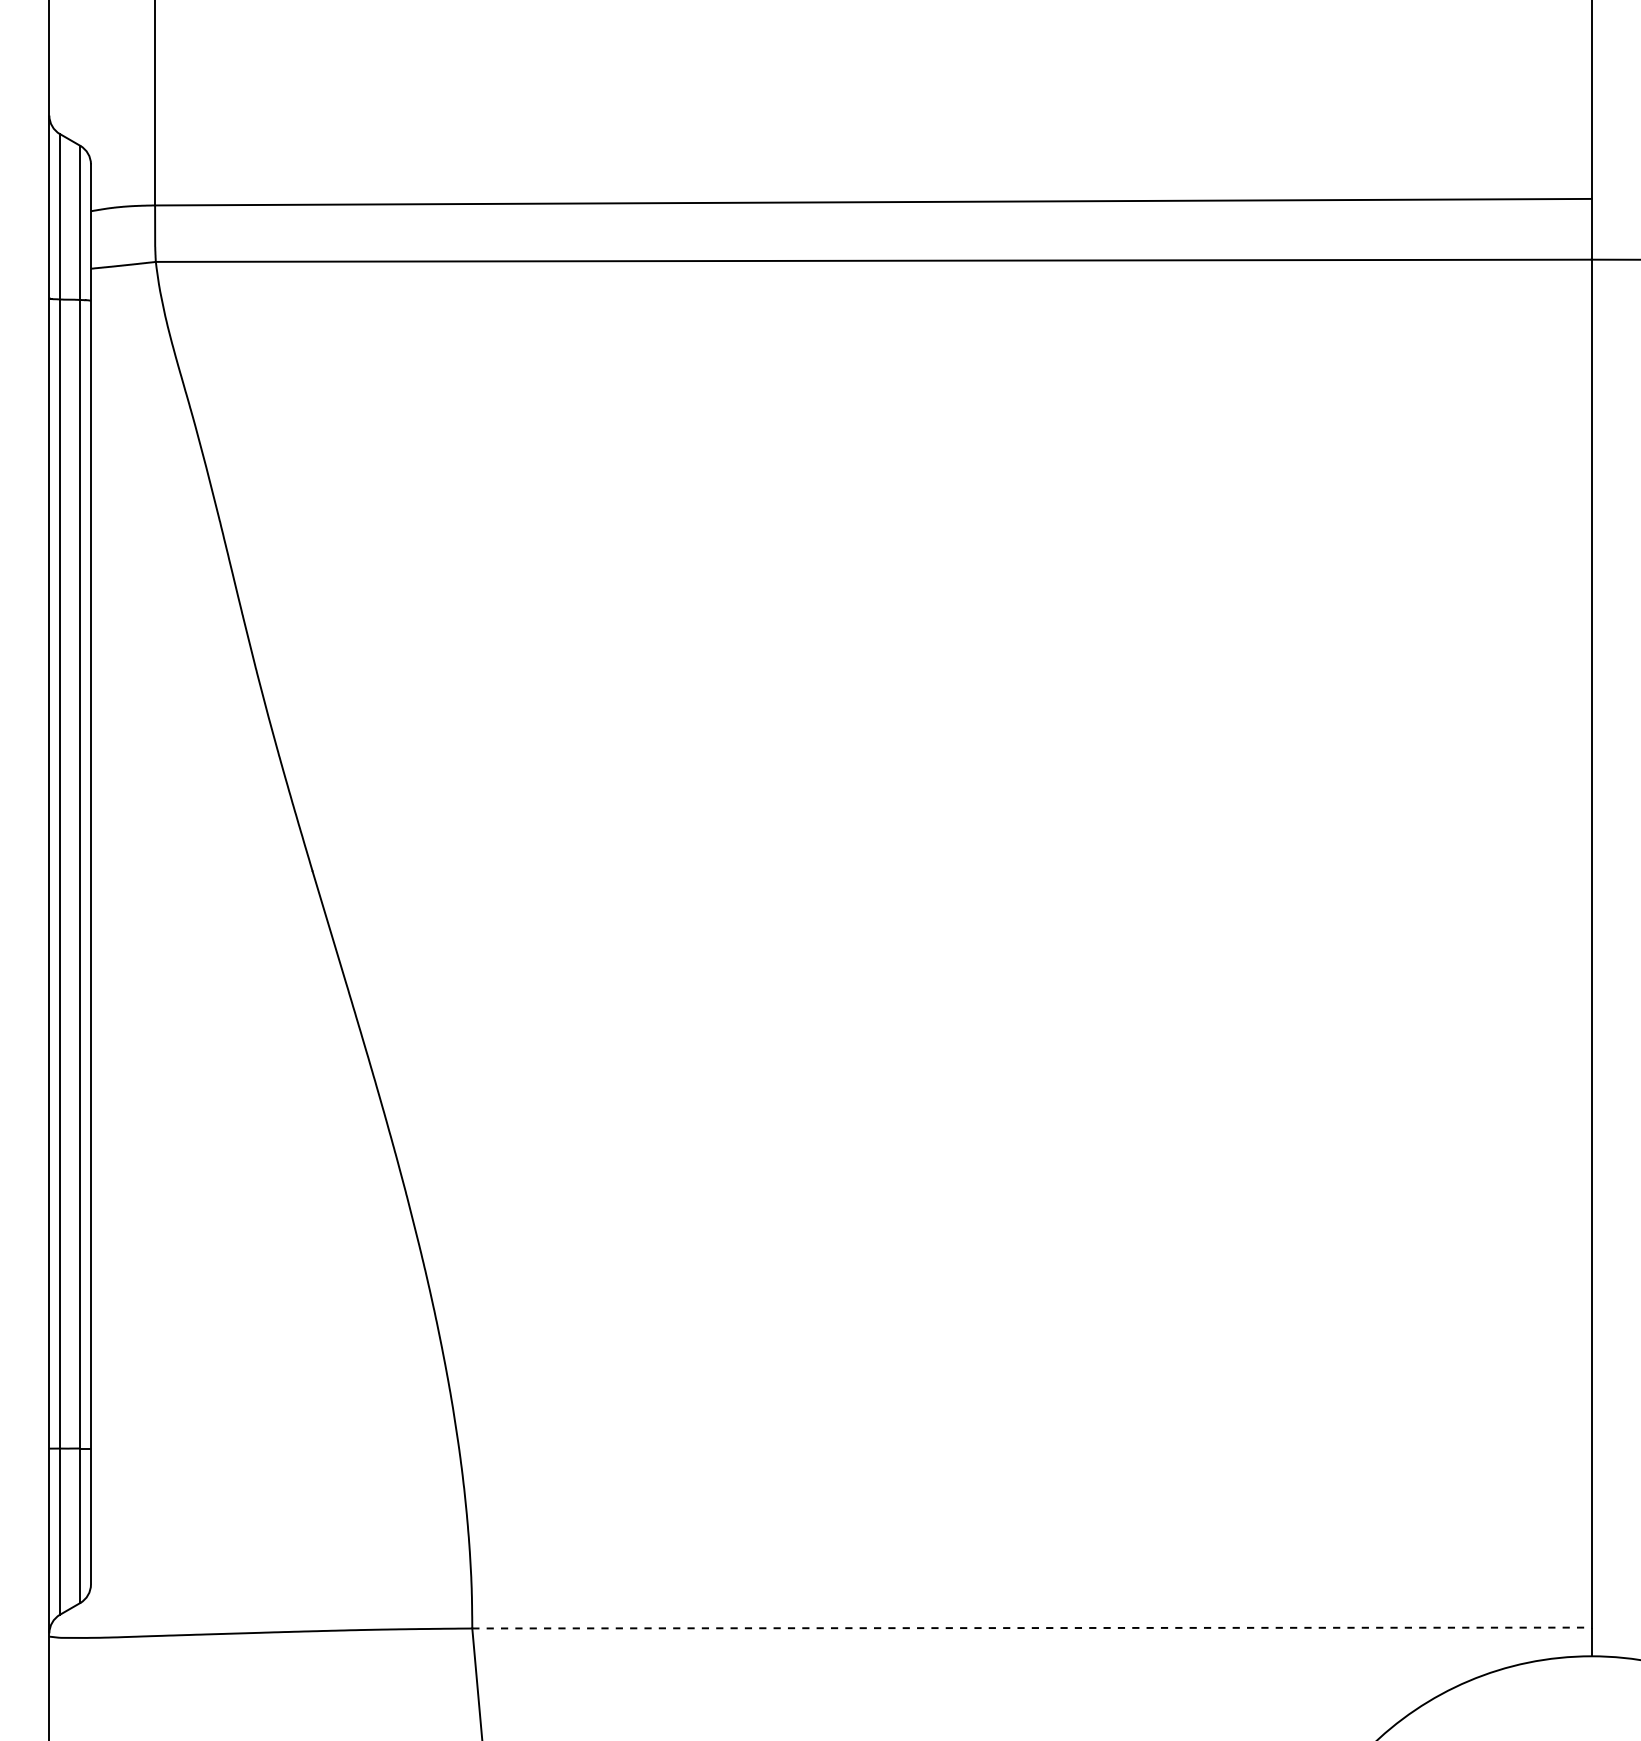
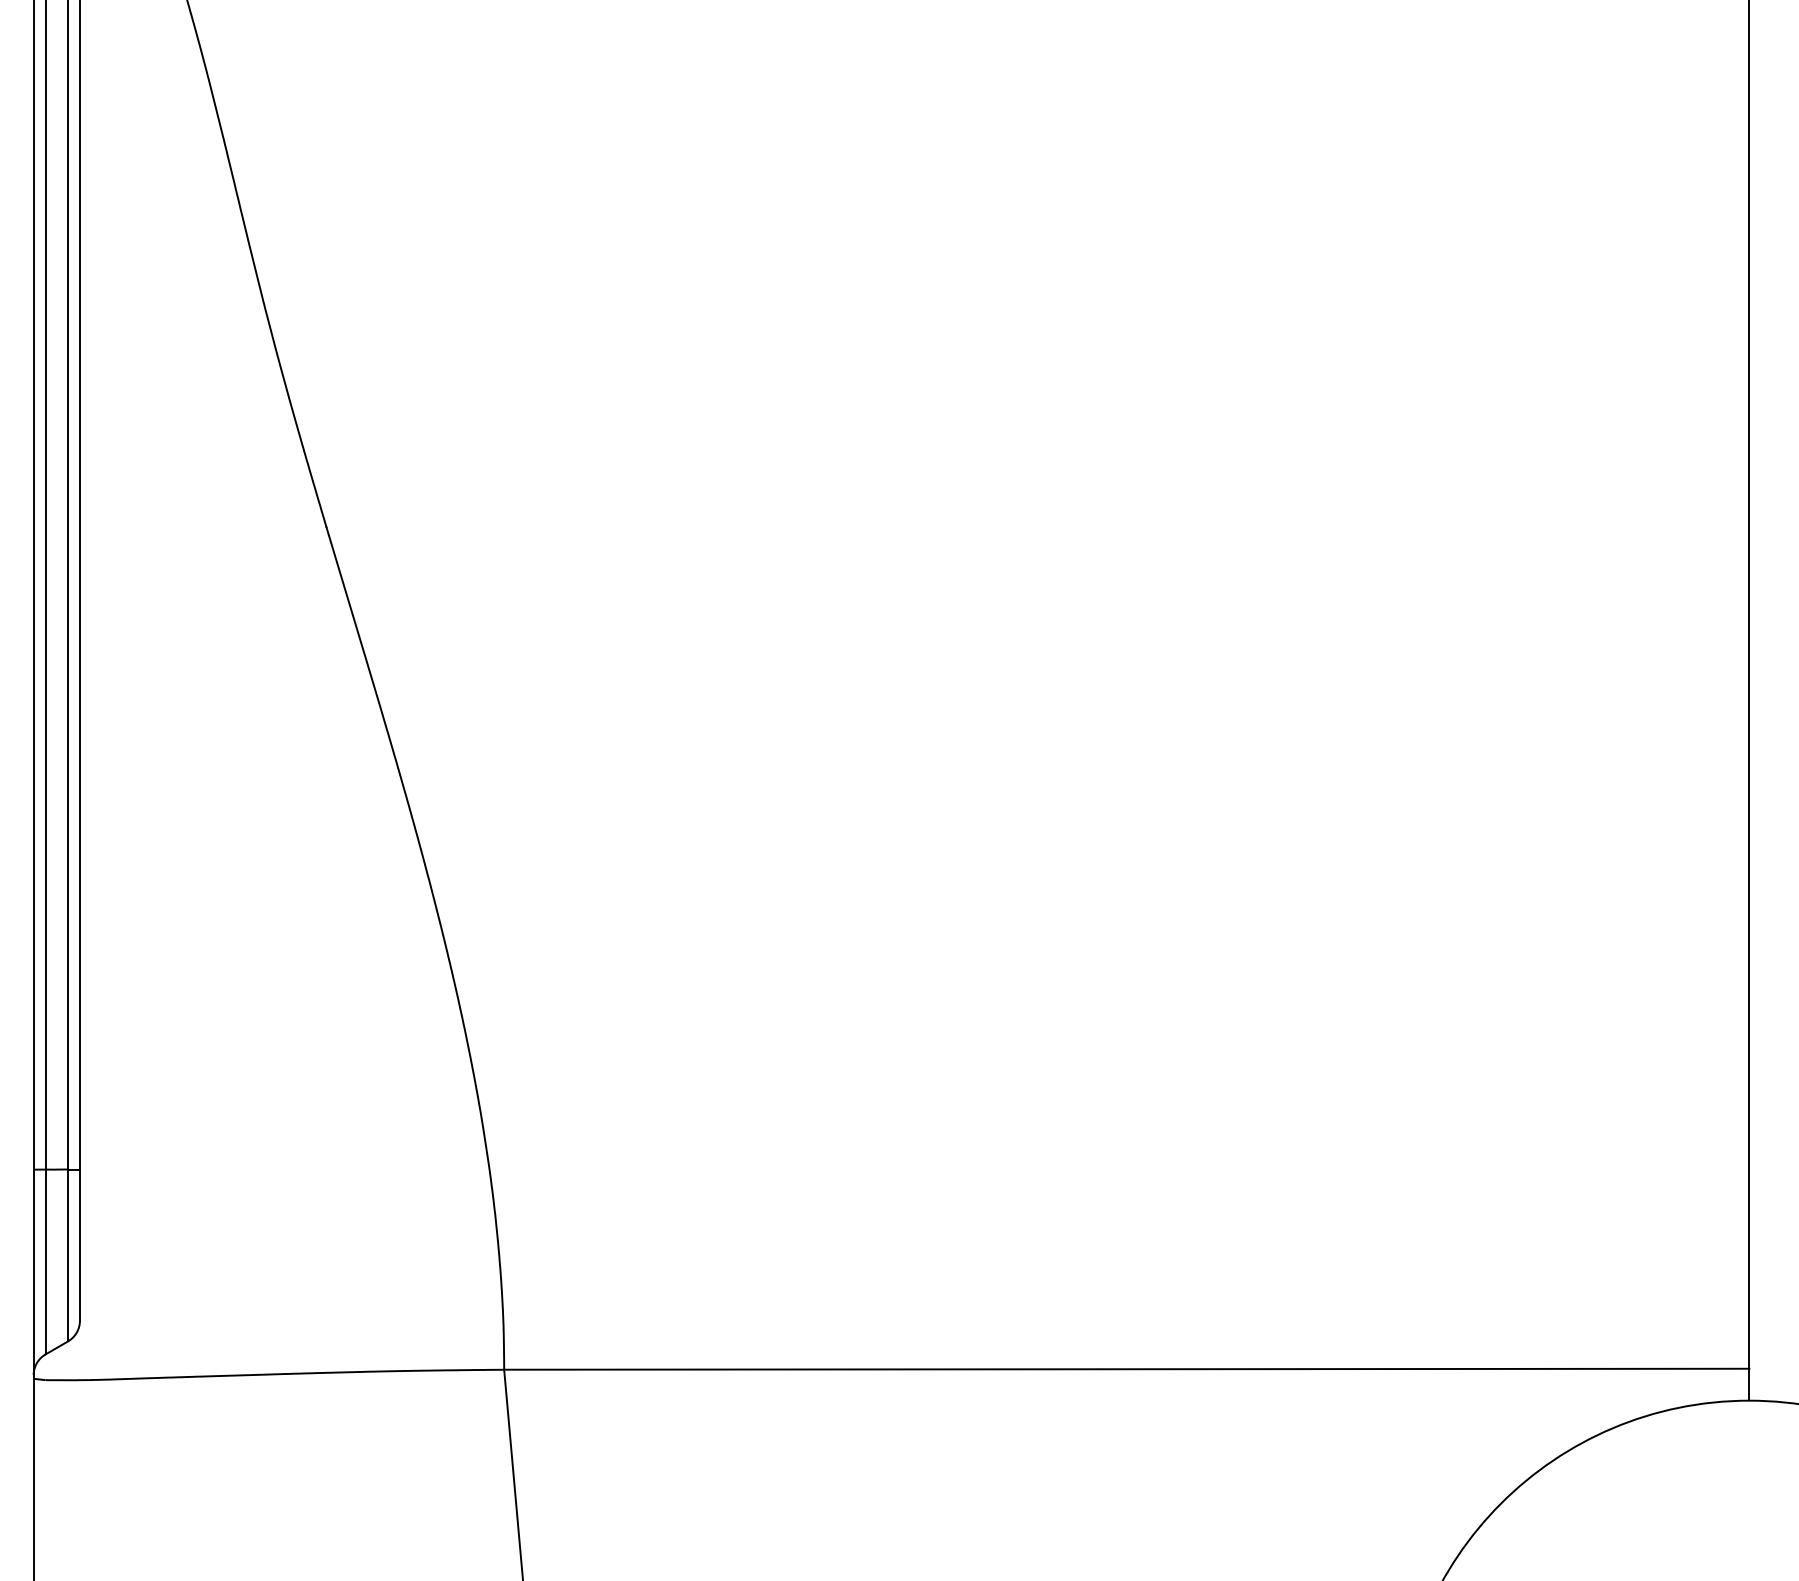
line: (1031, 1628) -> (1126, 1369), dashed -> solid

